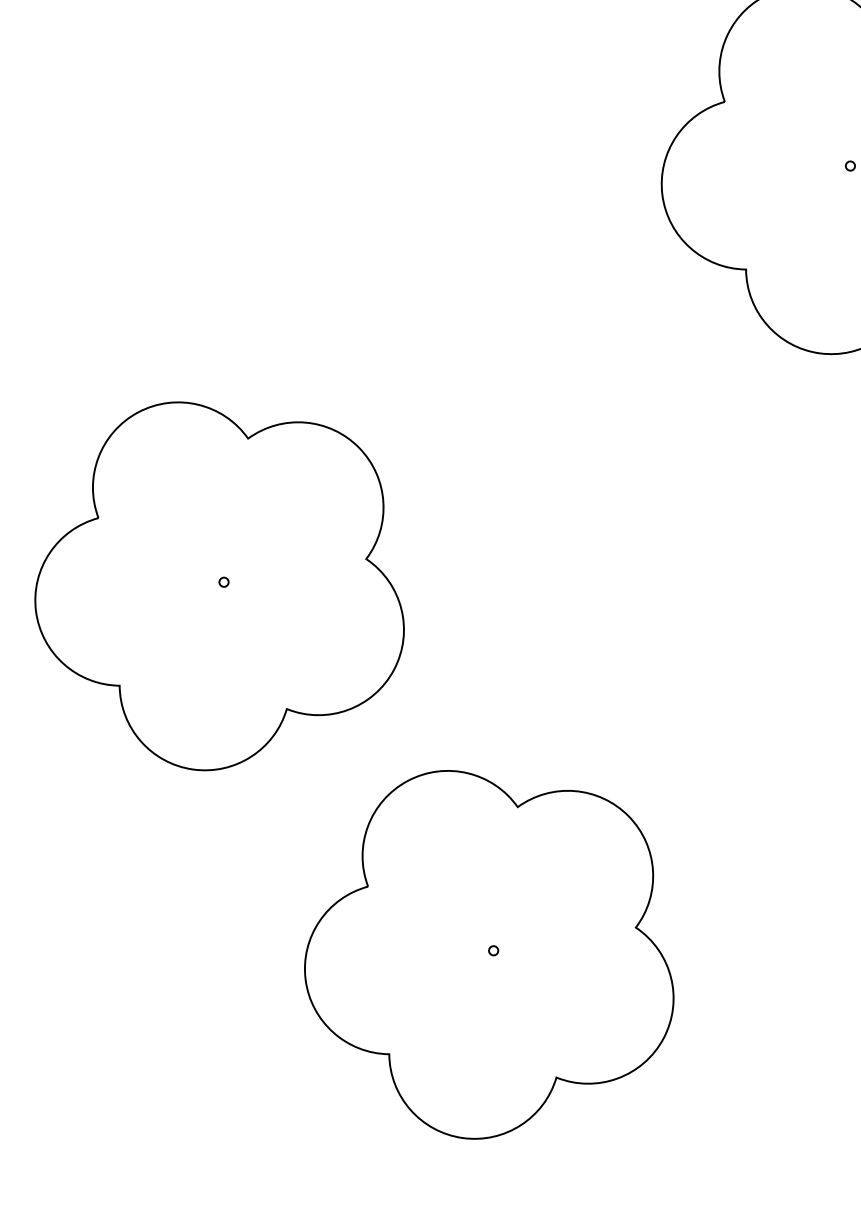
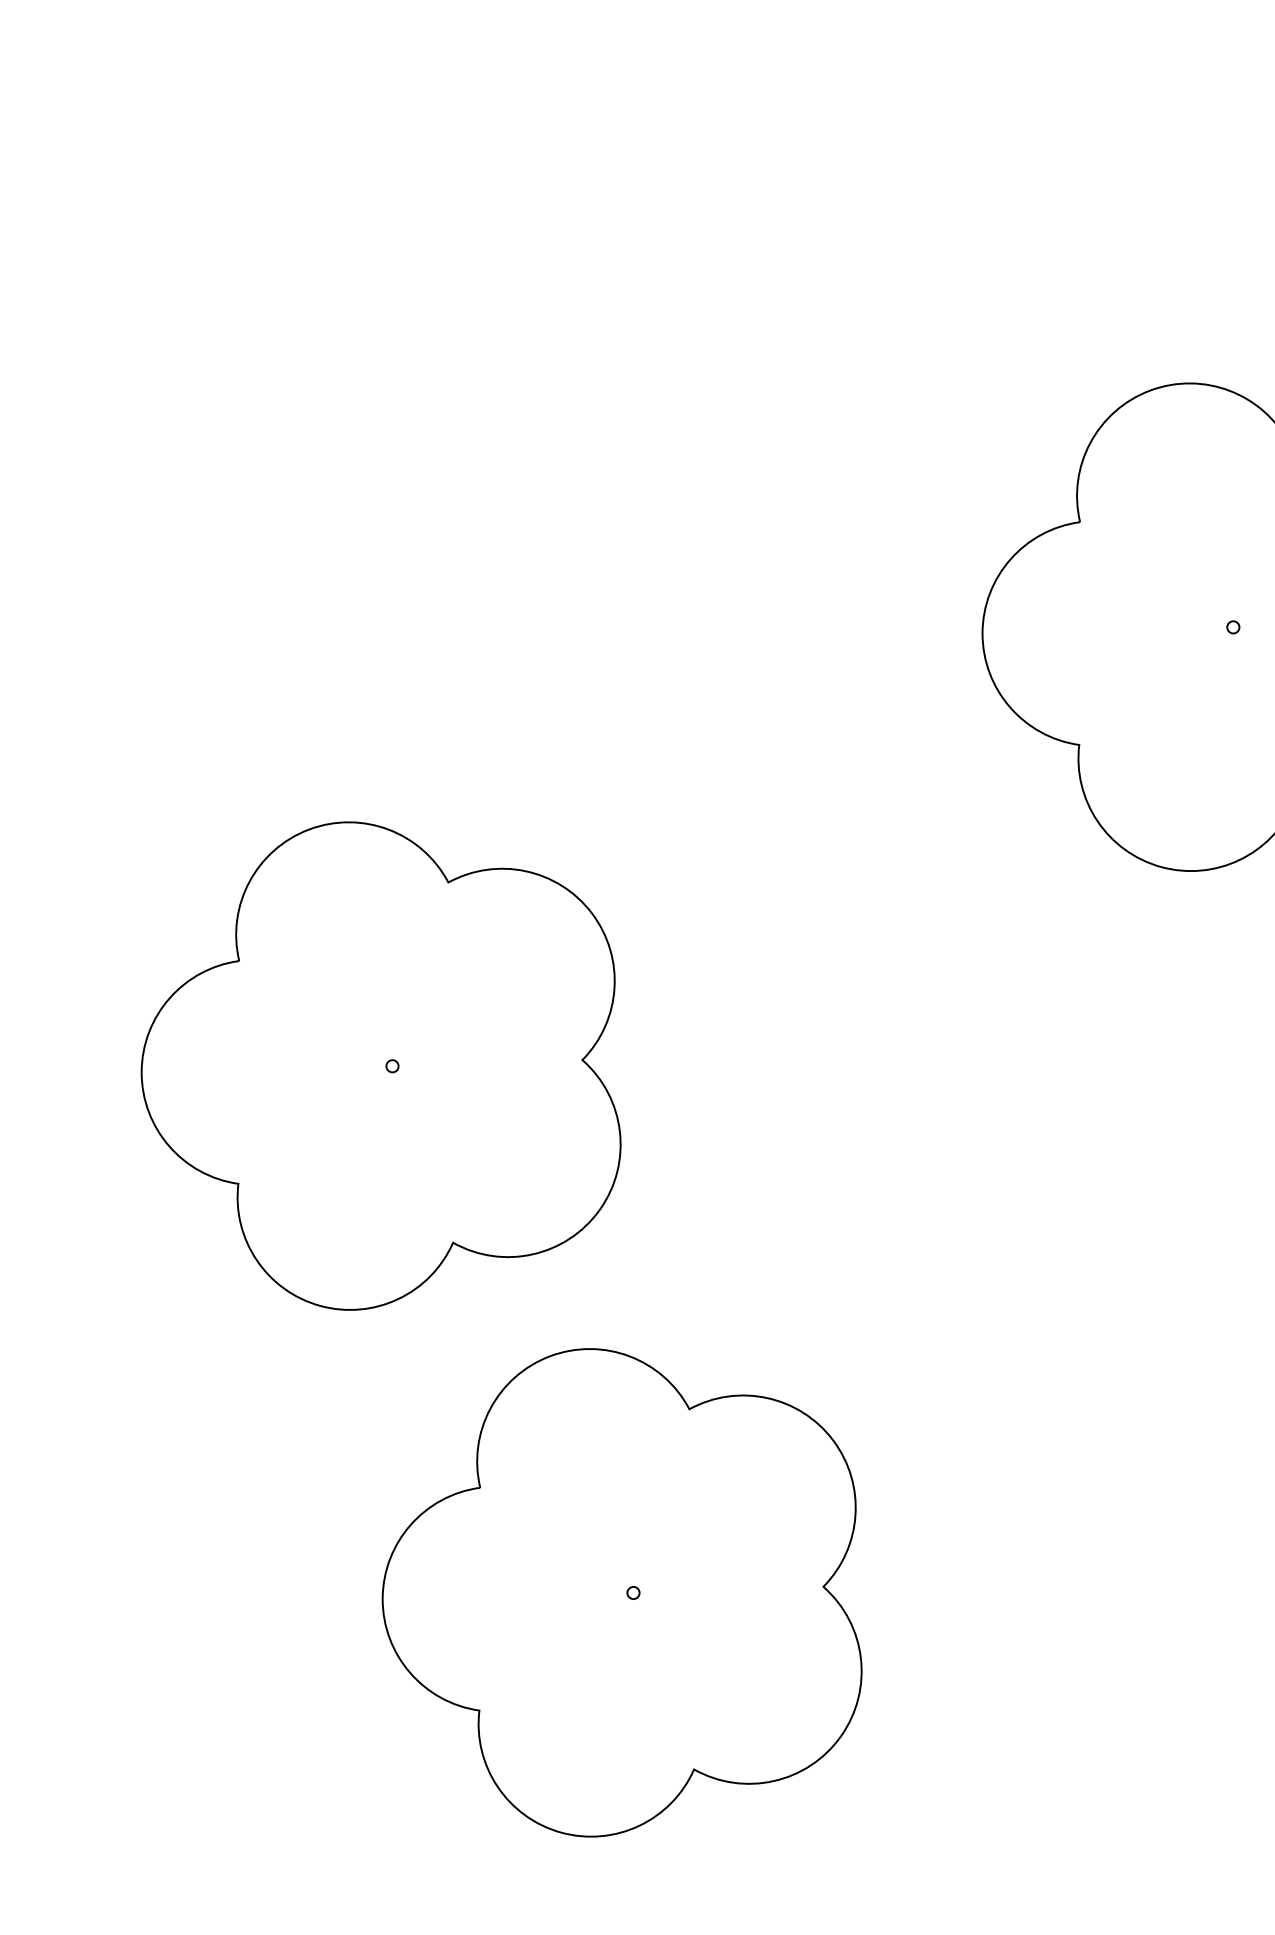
part: (214, 582) -> (380, 1065), moved

